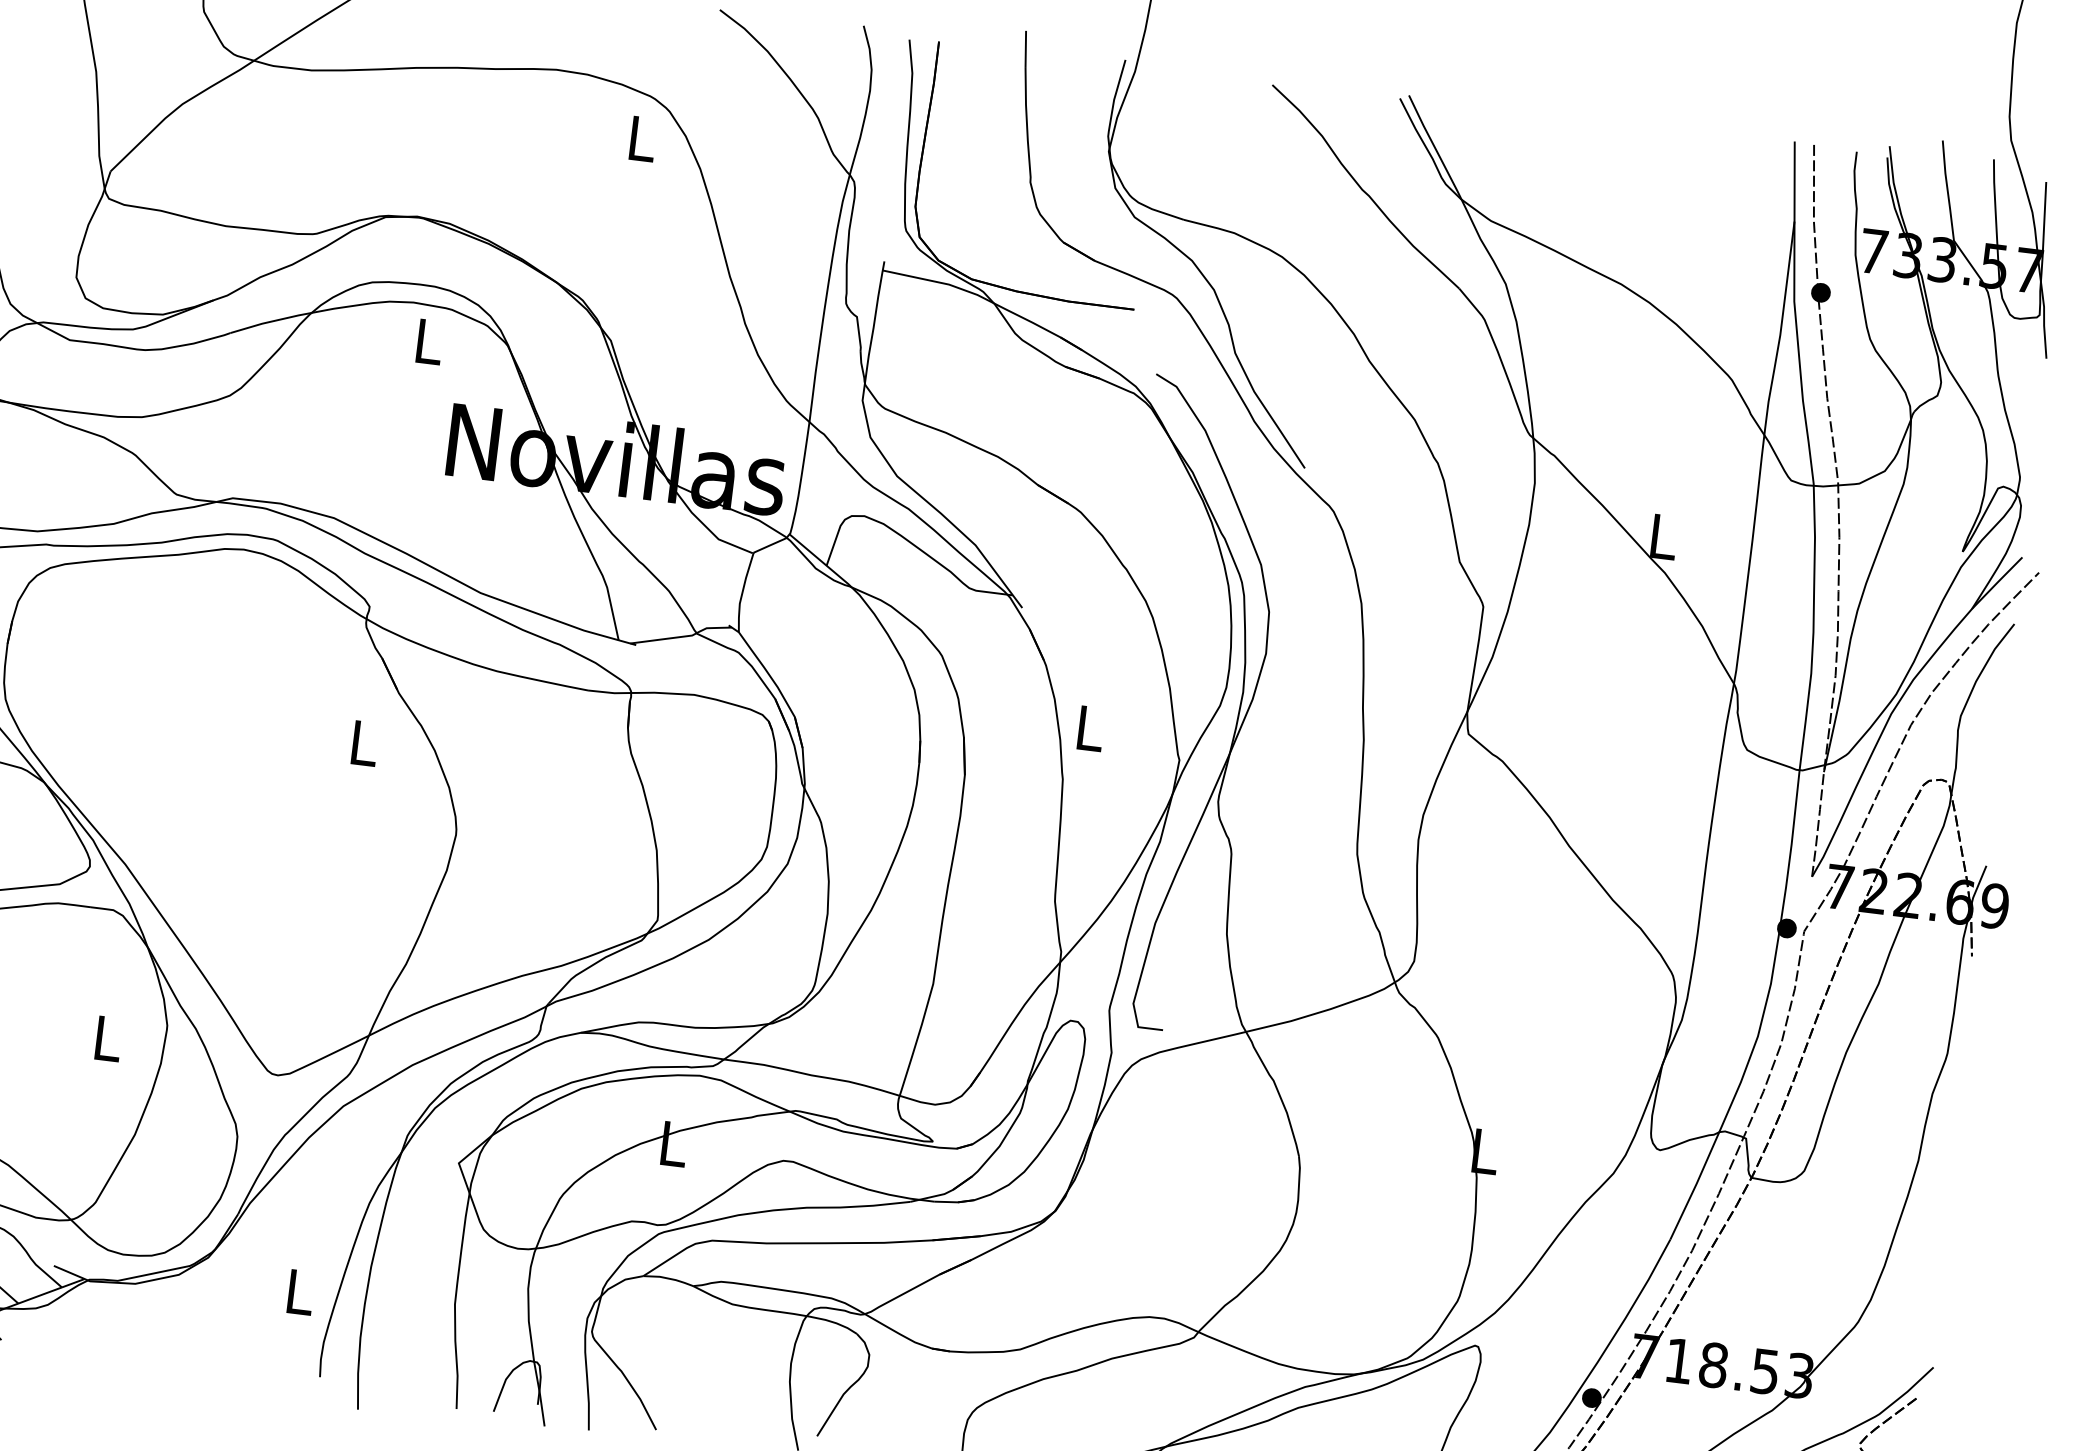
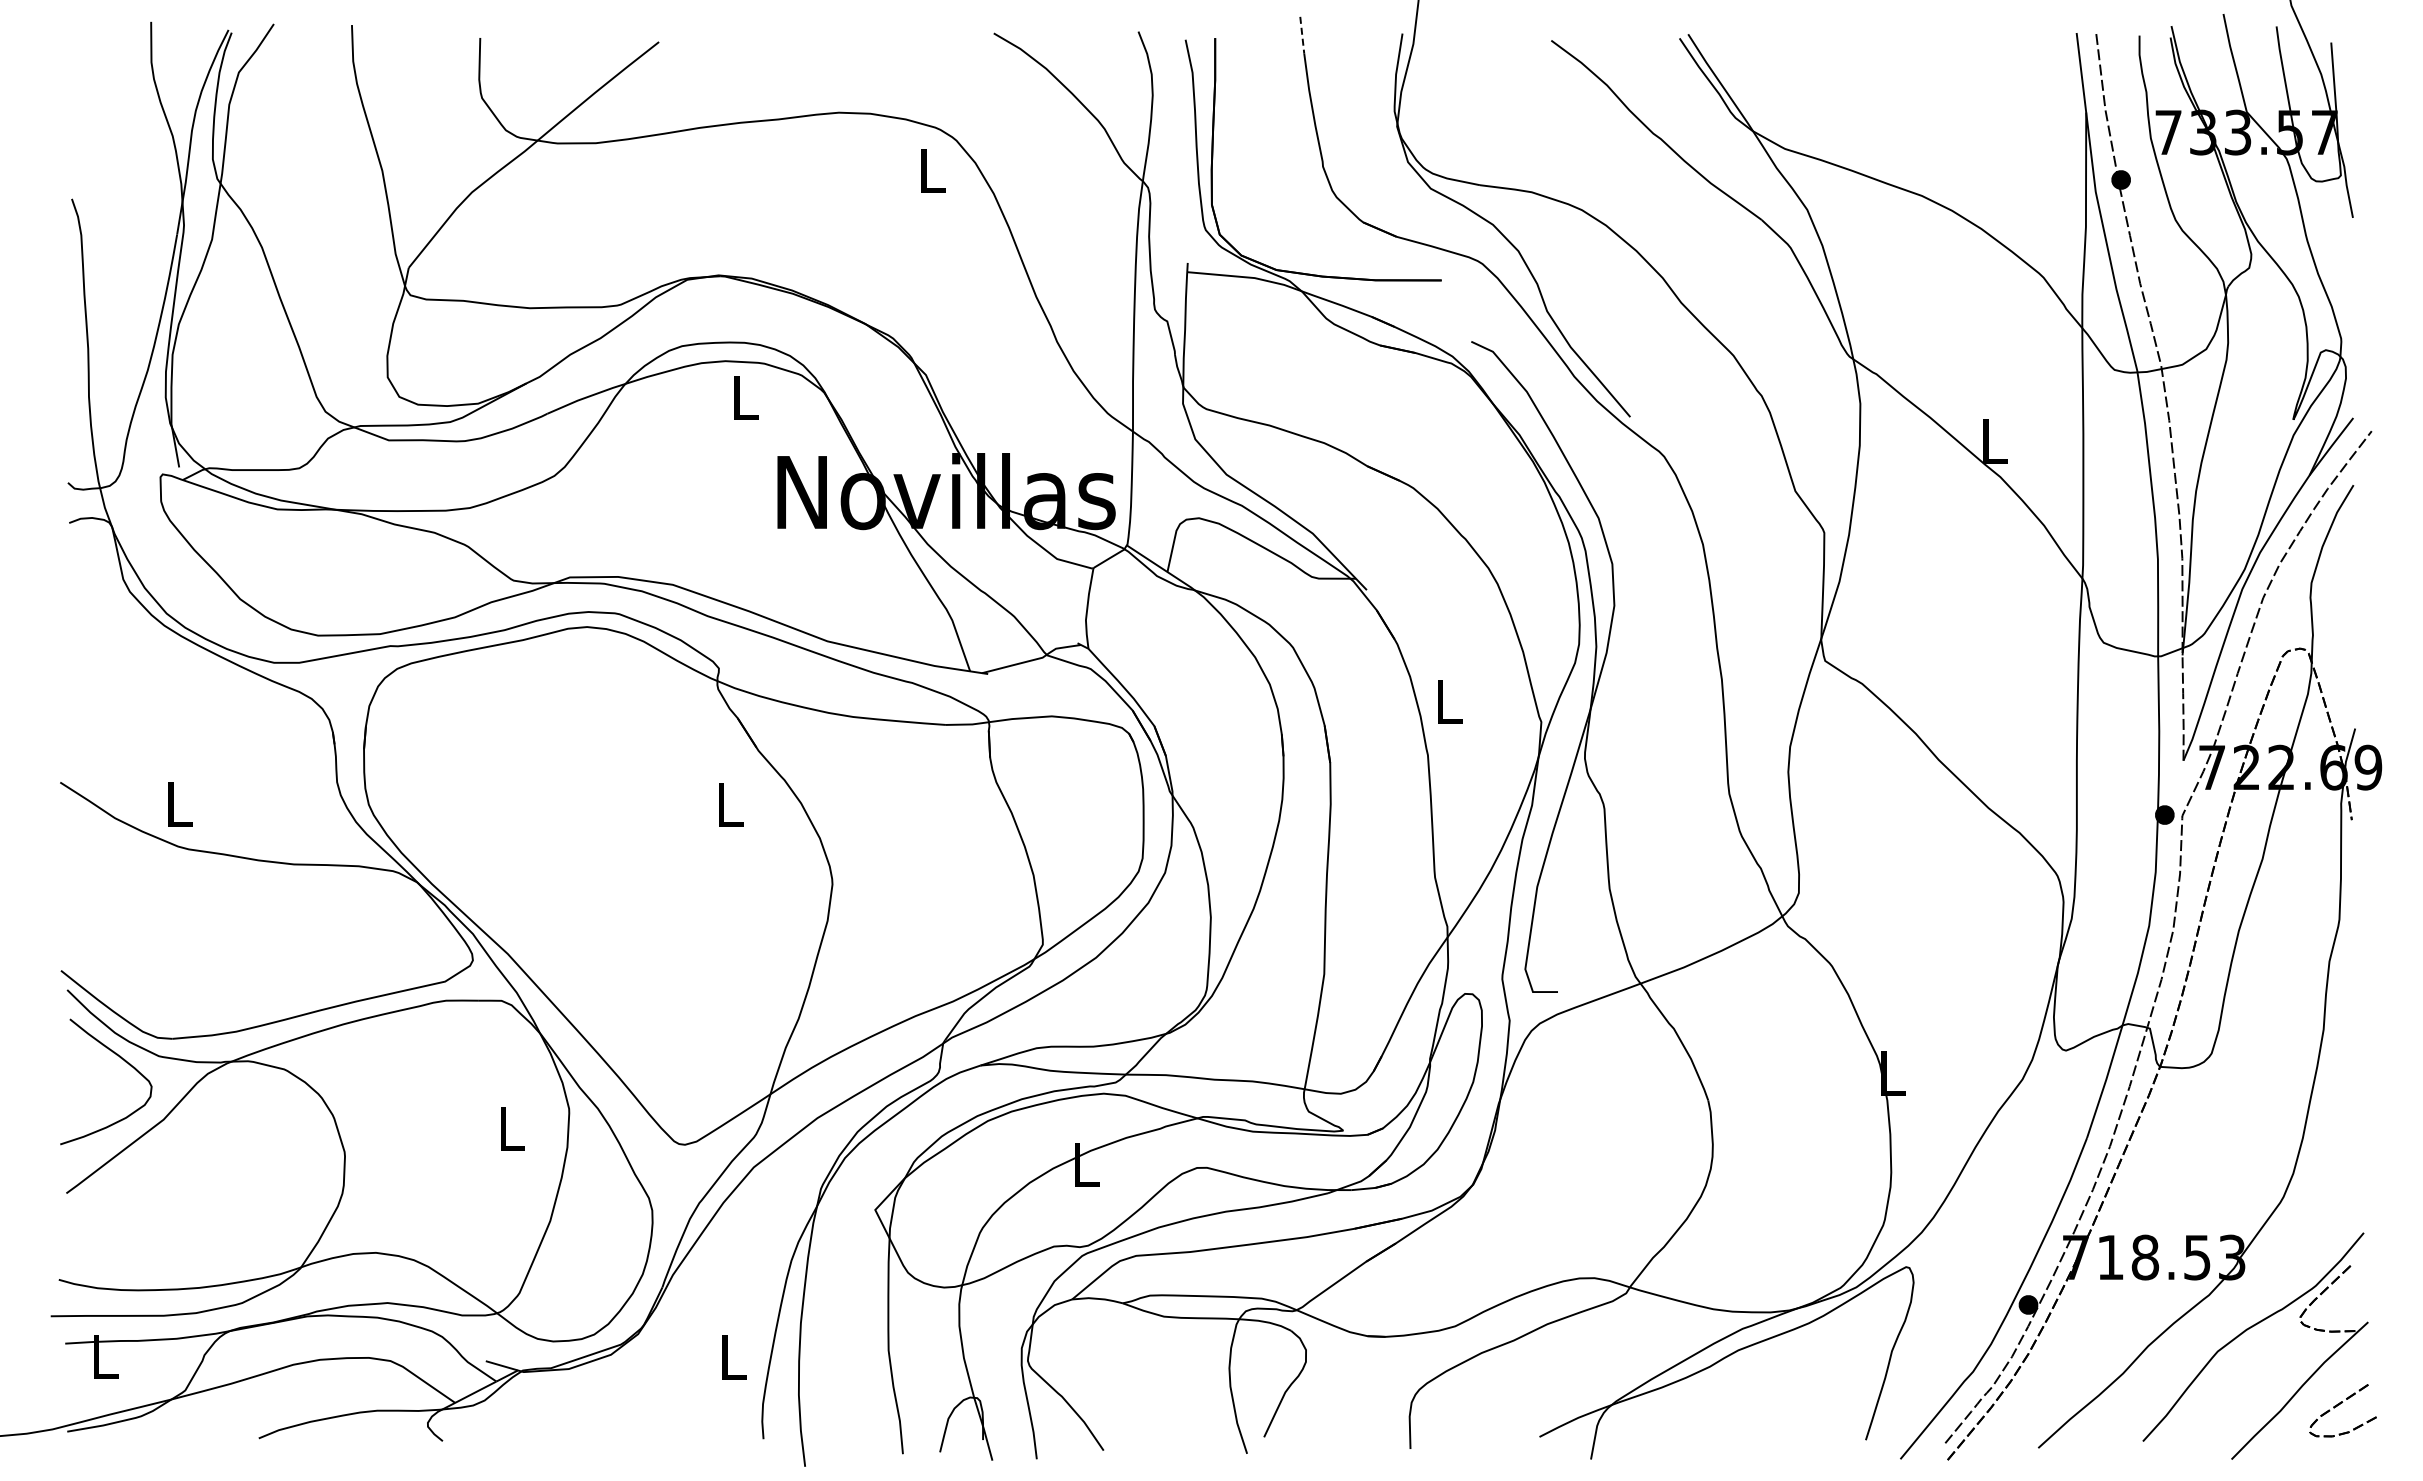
line: (1026, 49) -> (1302, 35), solid -> dashed

